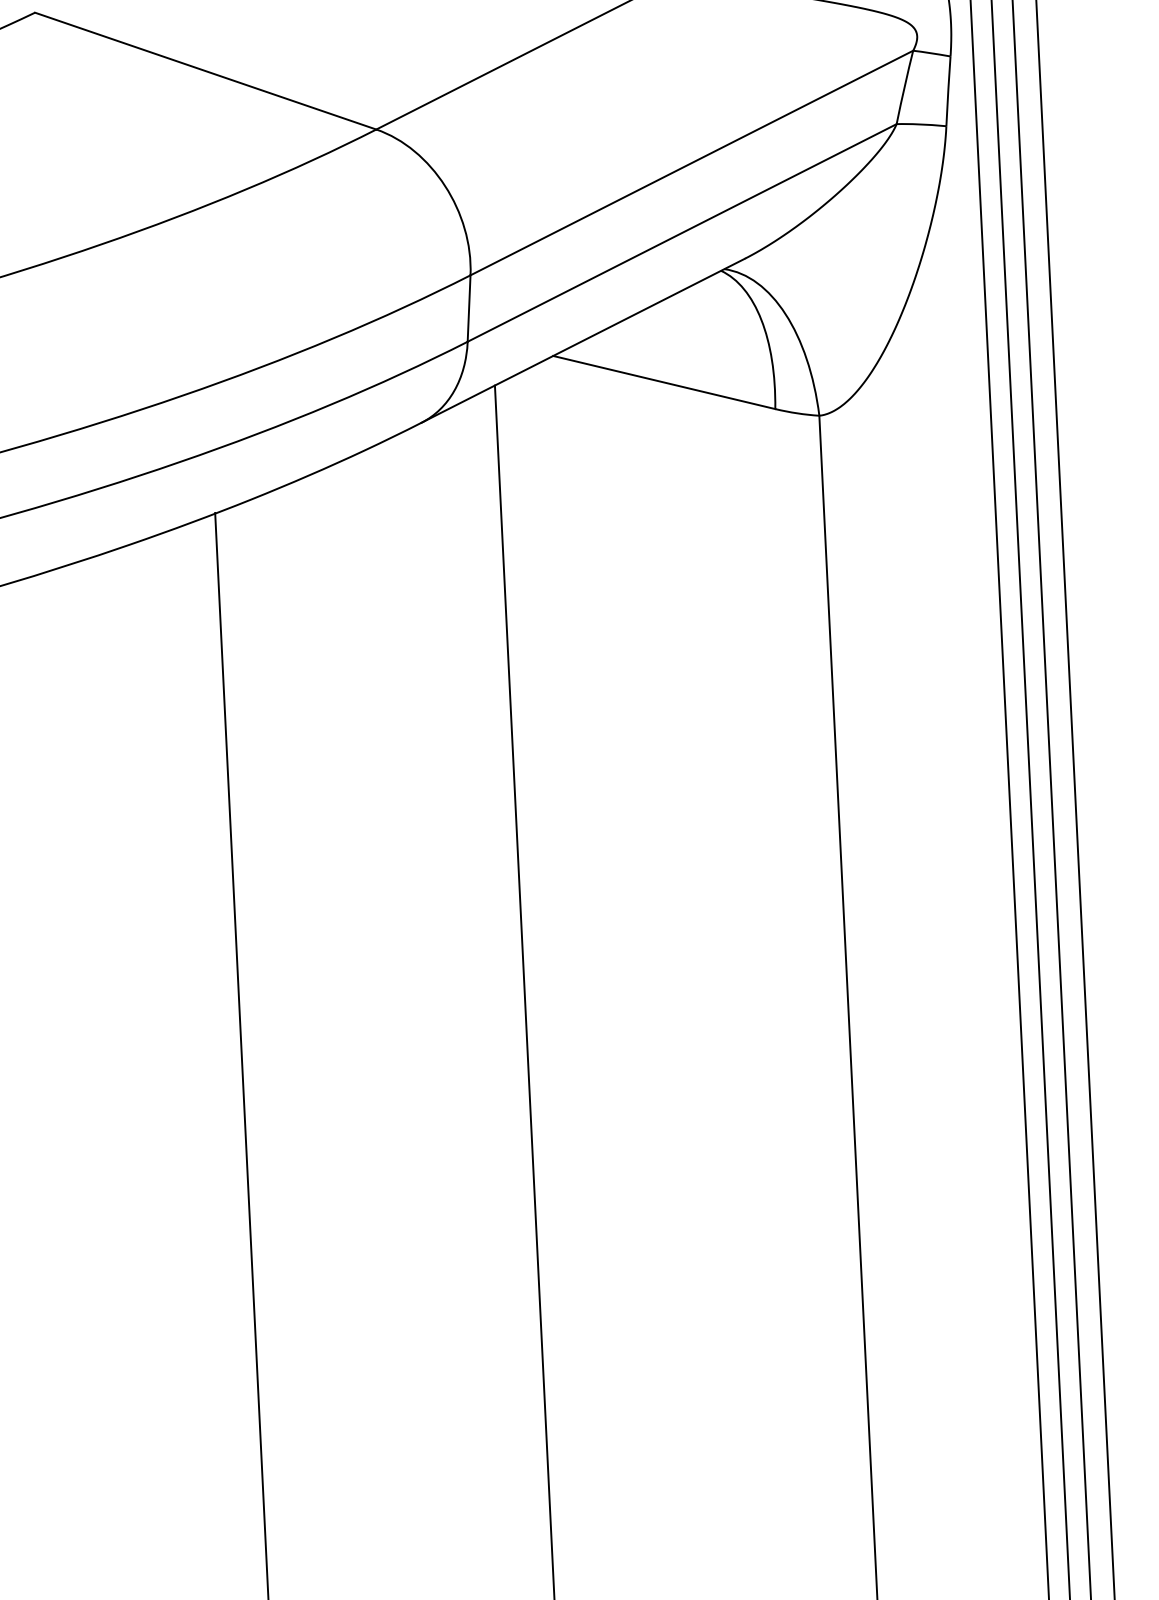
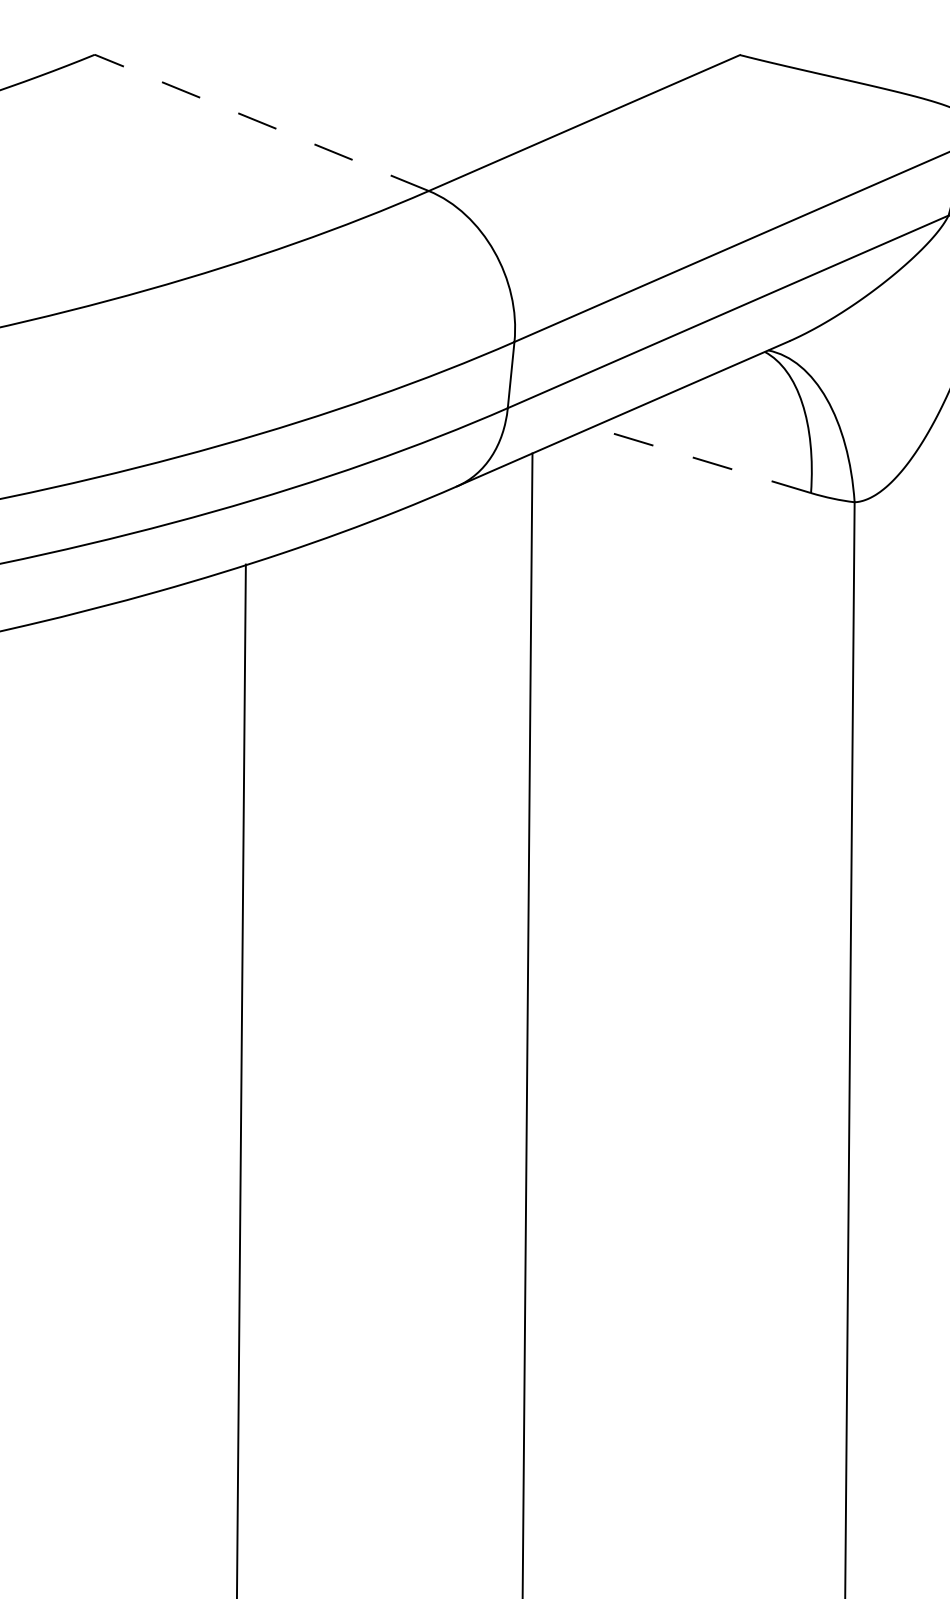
line: (205, 70) -> (261, 122), solid -> dashed
line: (663, 382) -> (700, 460), solid -> dashed

